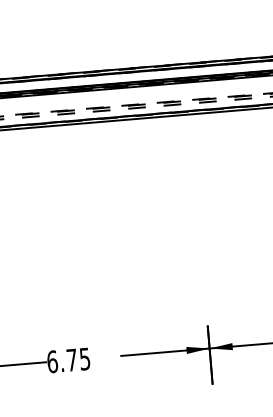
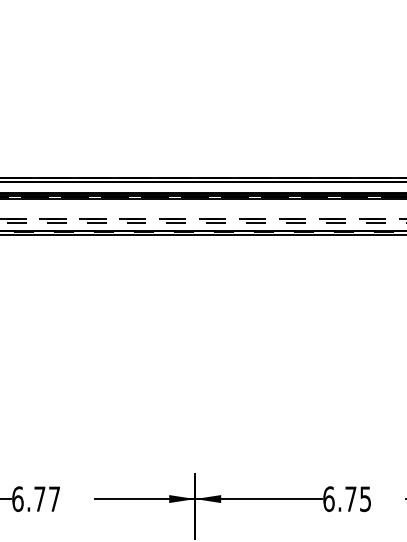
text: (84, 359) -> (54, 499), 6.75 -> 6.77

